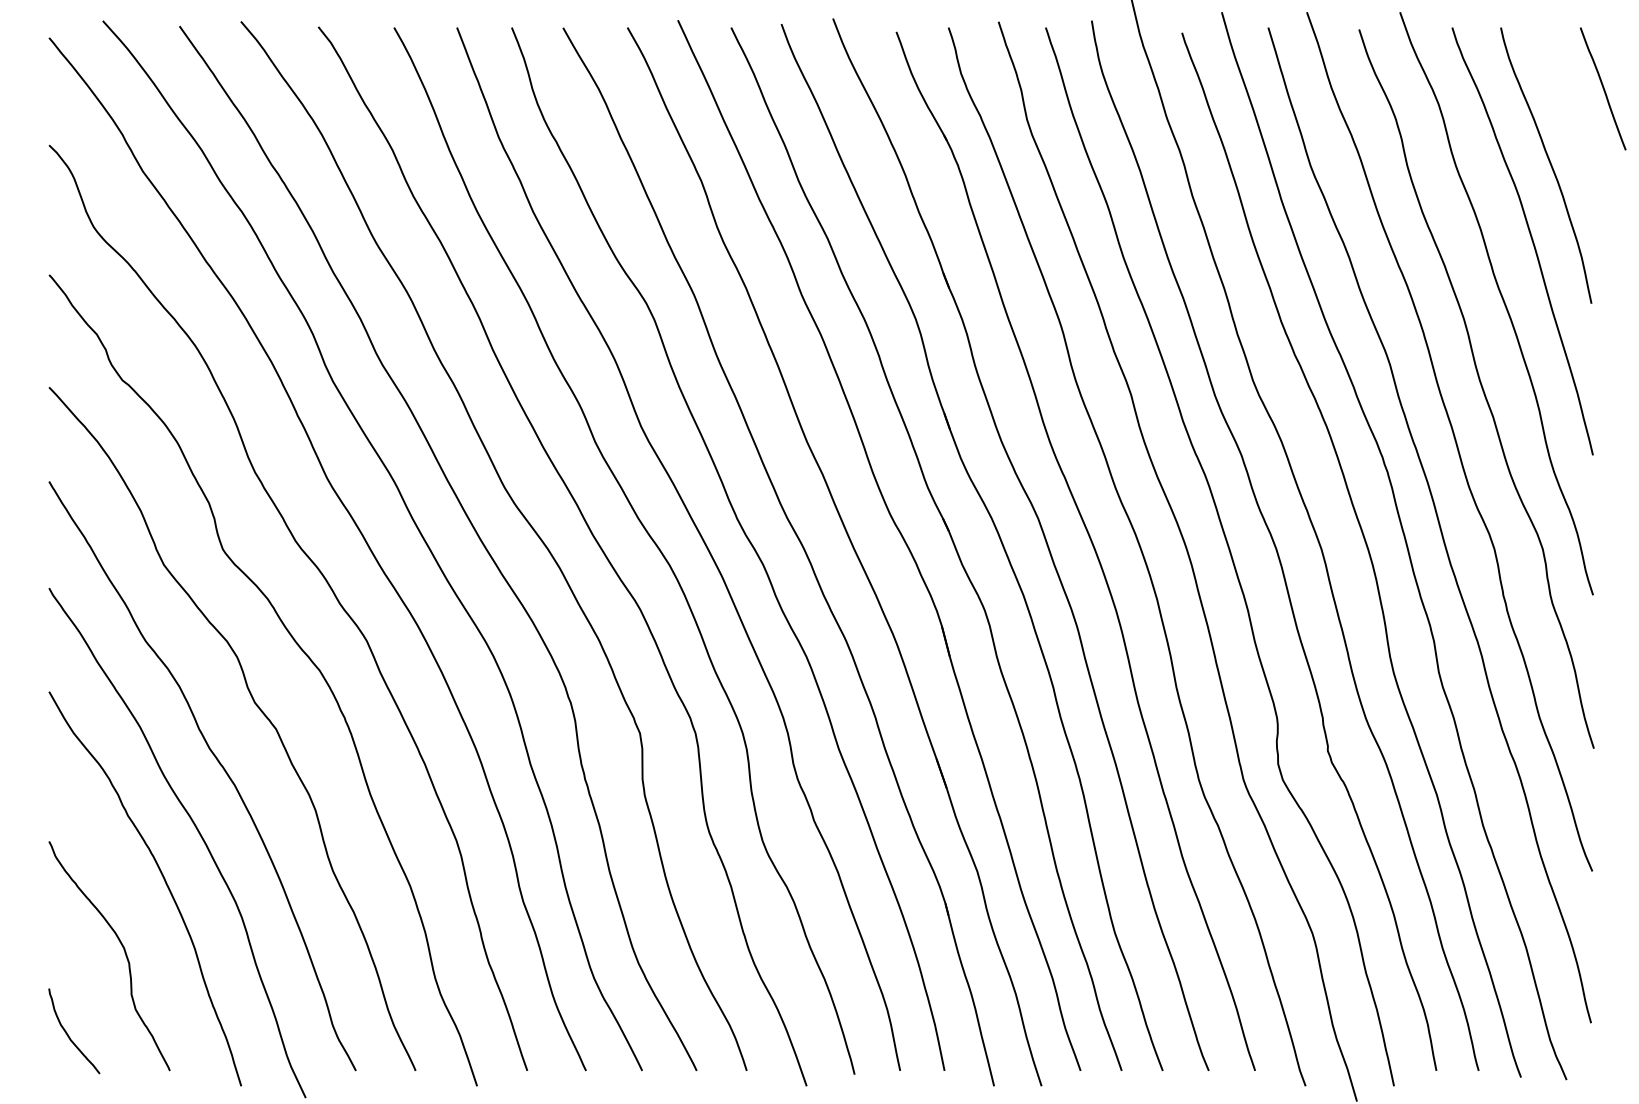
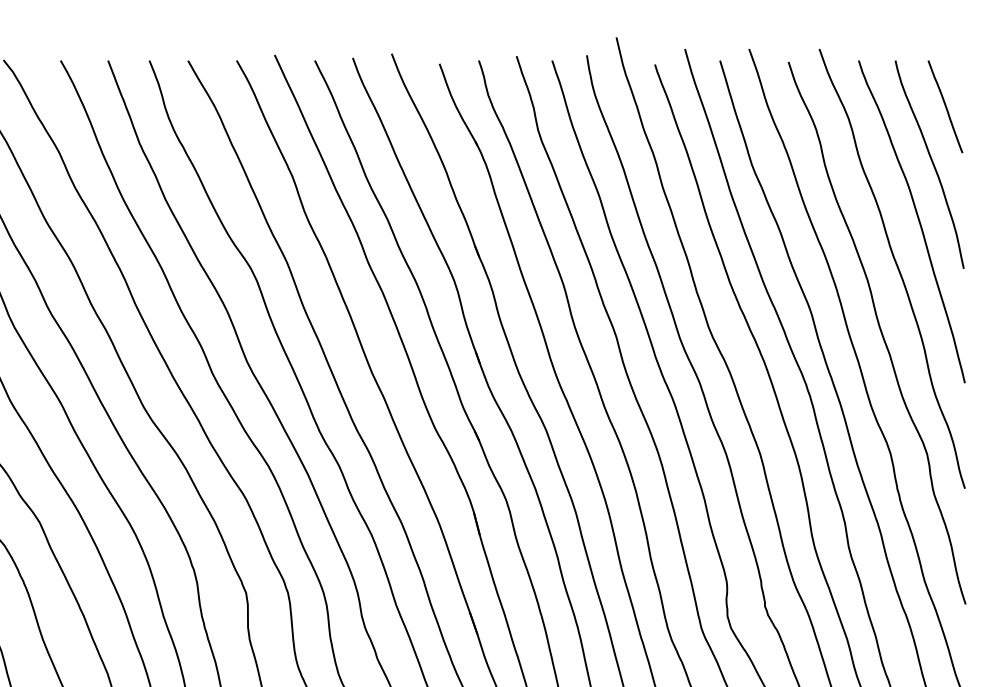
curve: (1602, 88) -> (944, 106), moved

